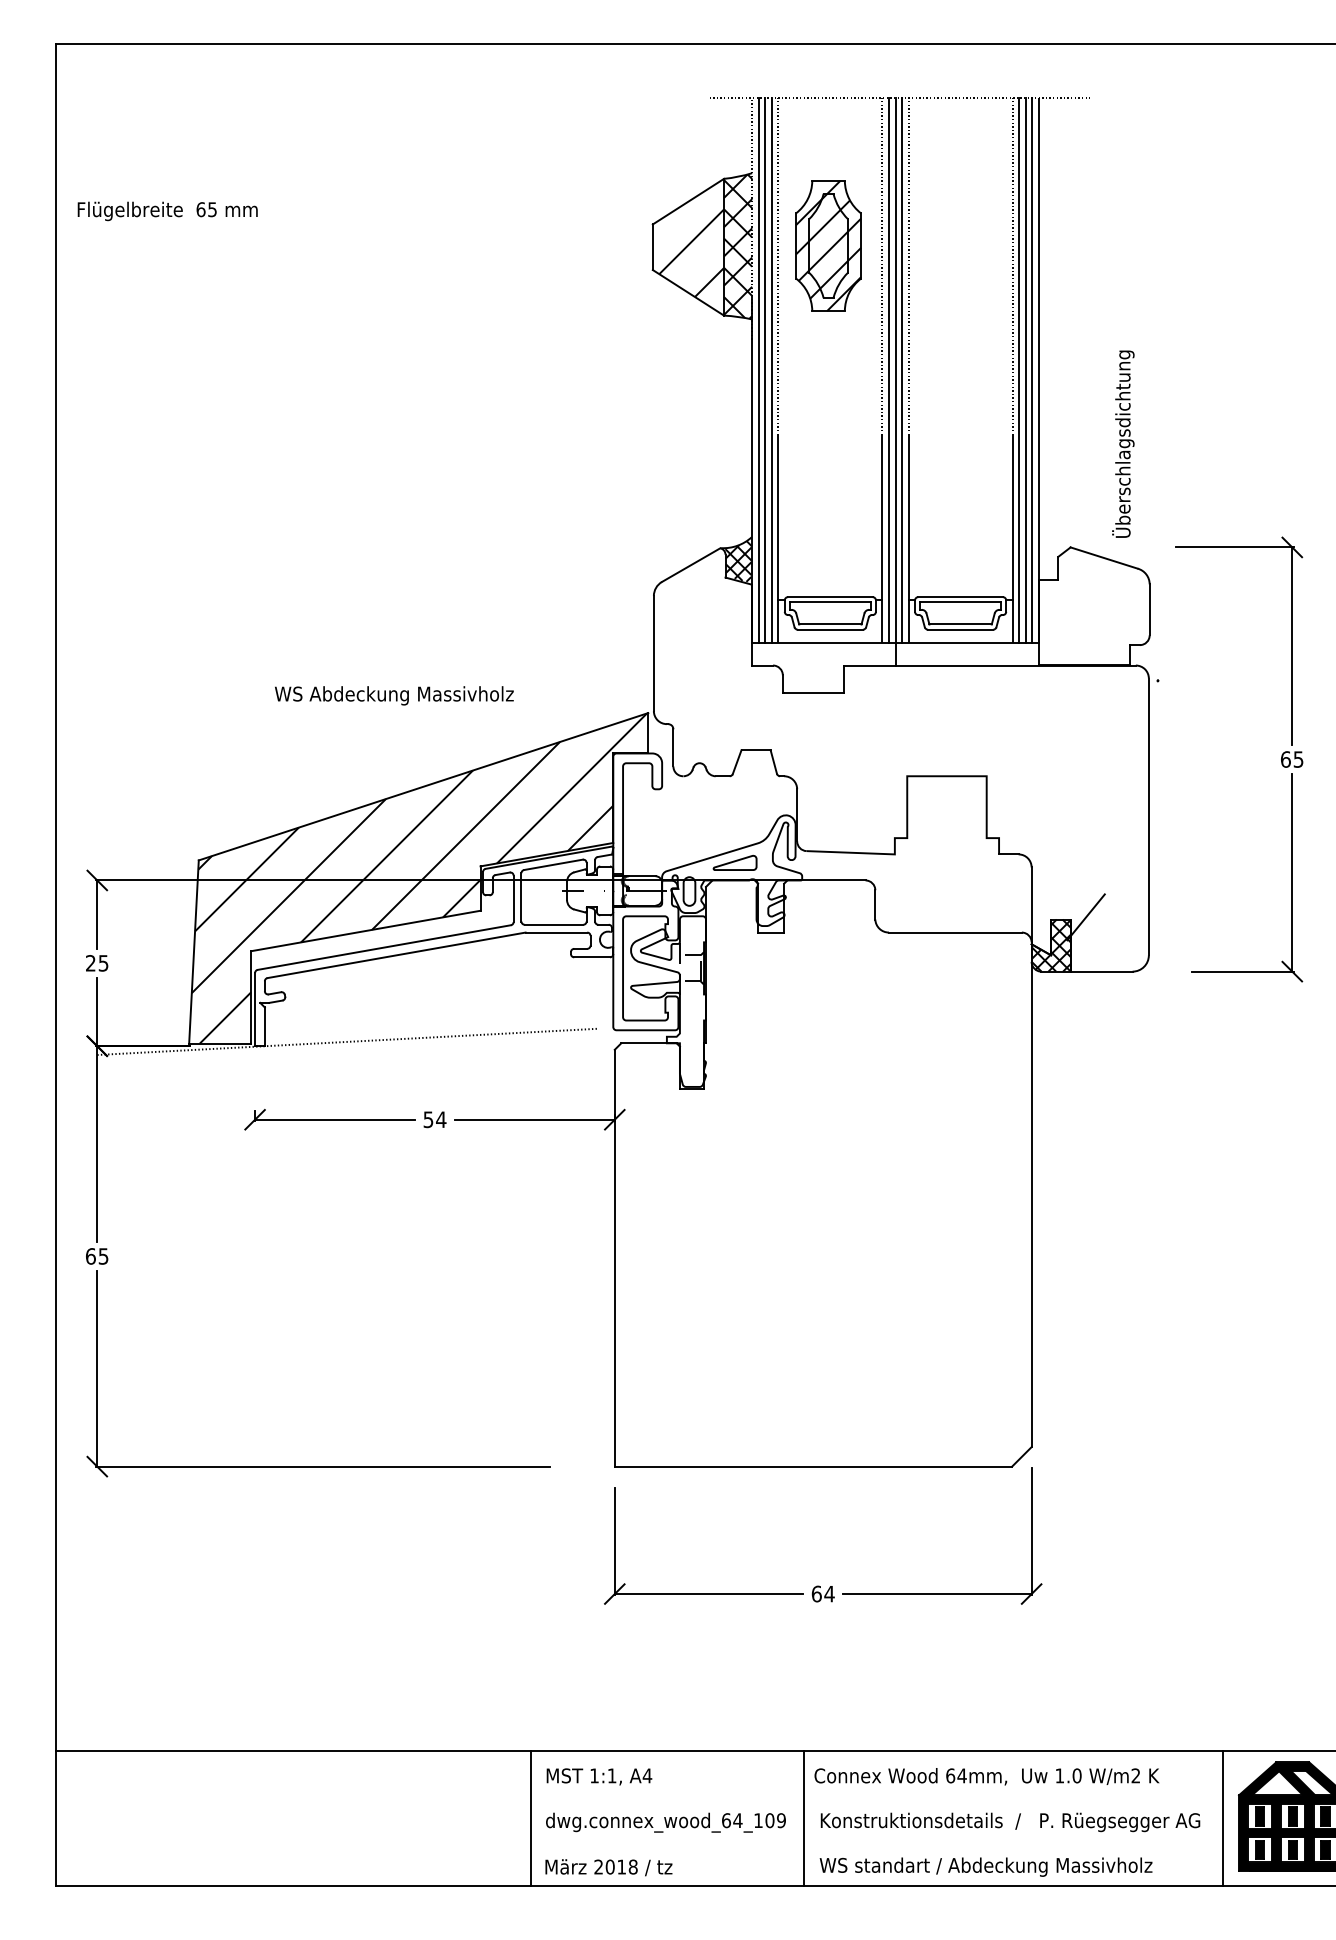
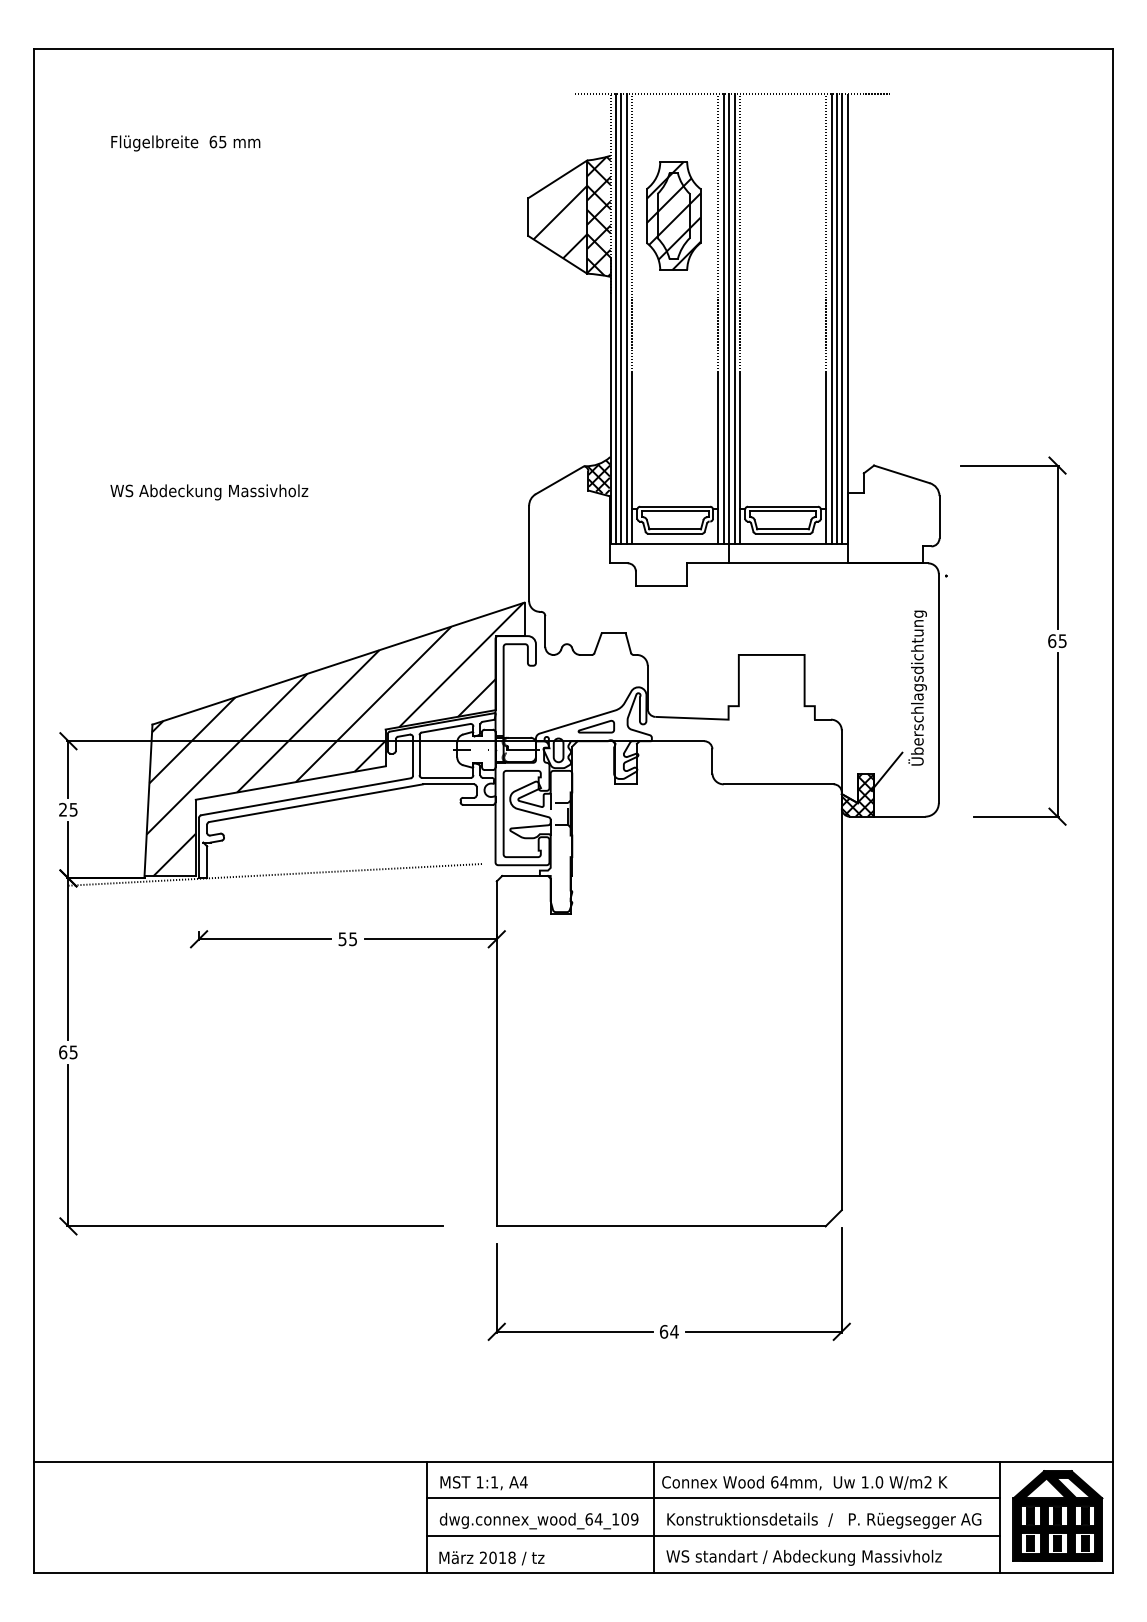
text: (167, 211) -> (185, 143), moved
text: (1123, 443) -> (917, 687), moved
text: (394, 695) -> (209, 492), moved
text: (440, 1120) -> (352, 939), 54 -> 55
line: (876, 1795) -> (713, 1498), added
line: (876, 1840) -> (713, 1535), added

